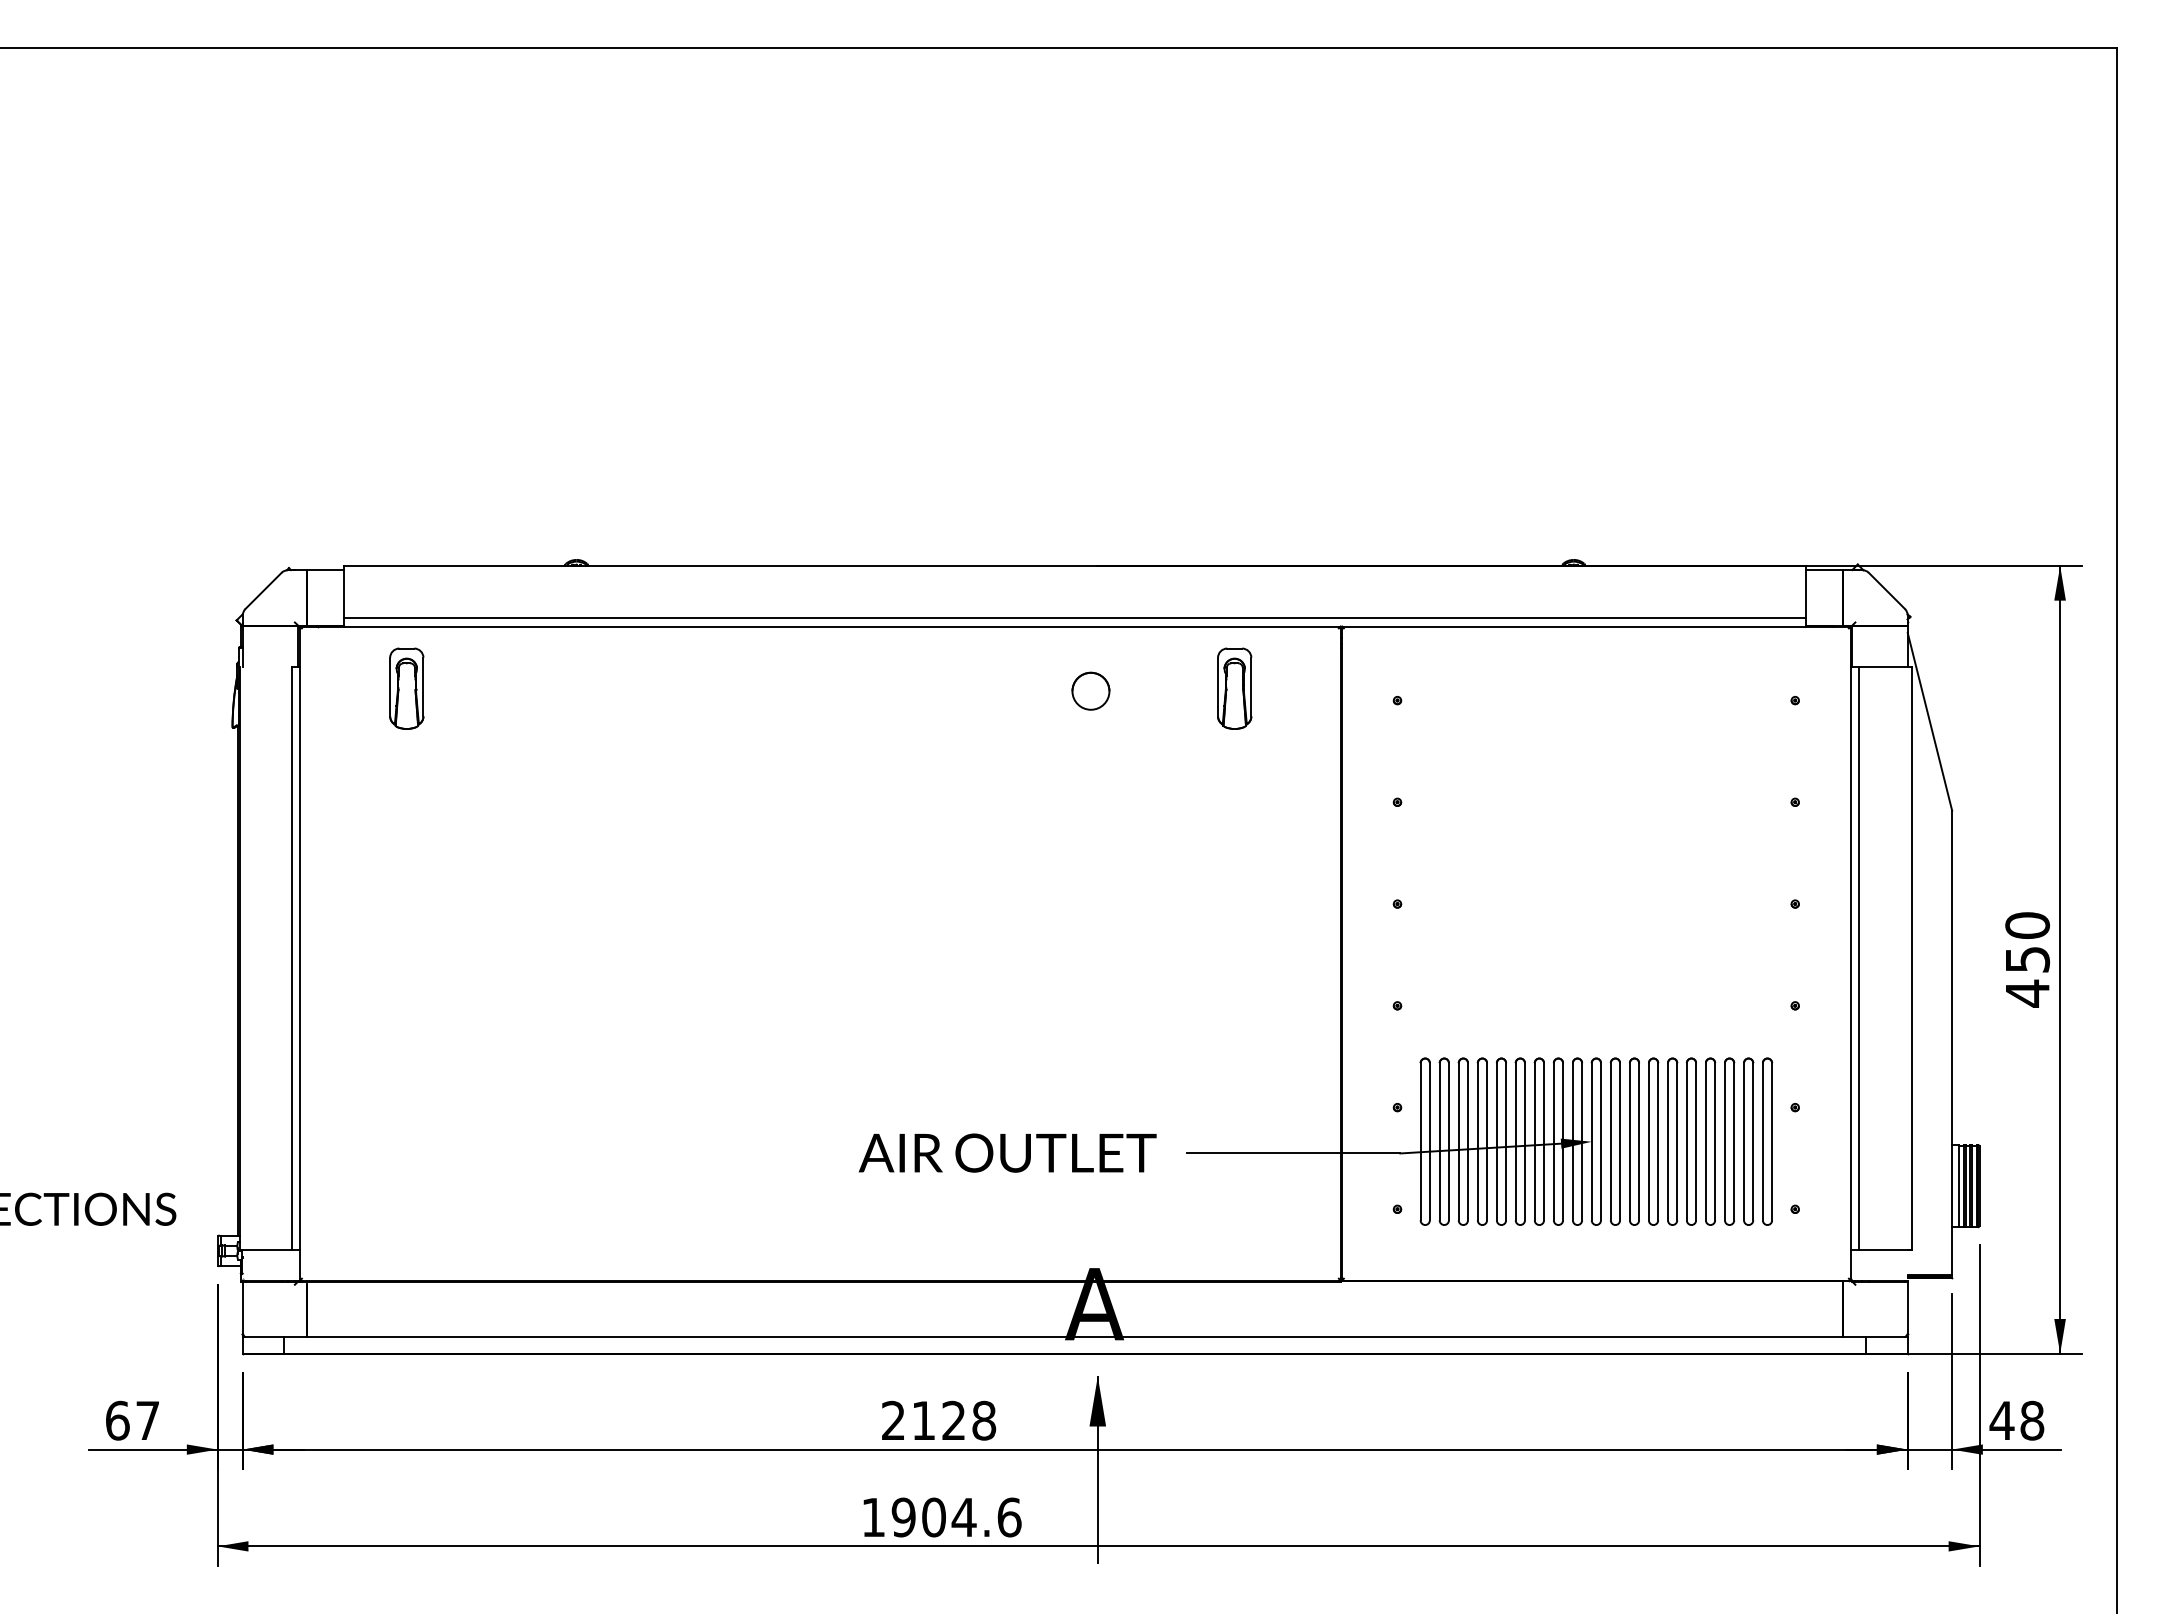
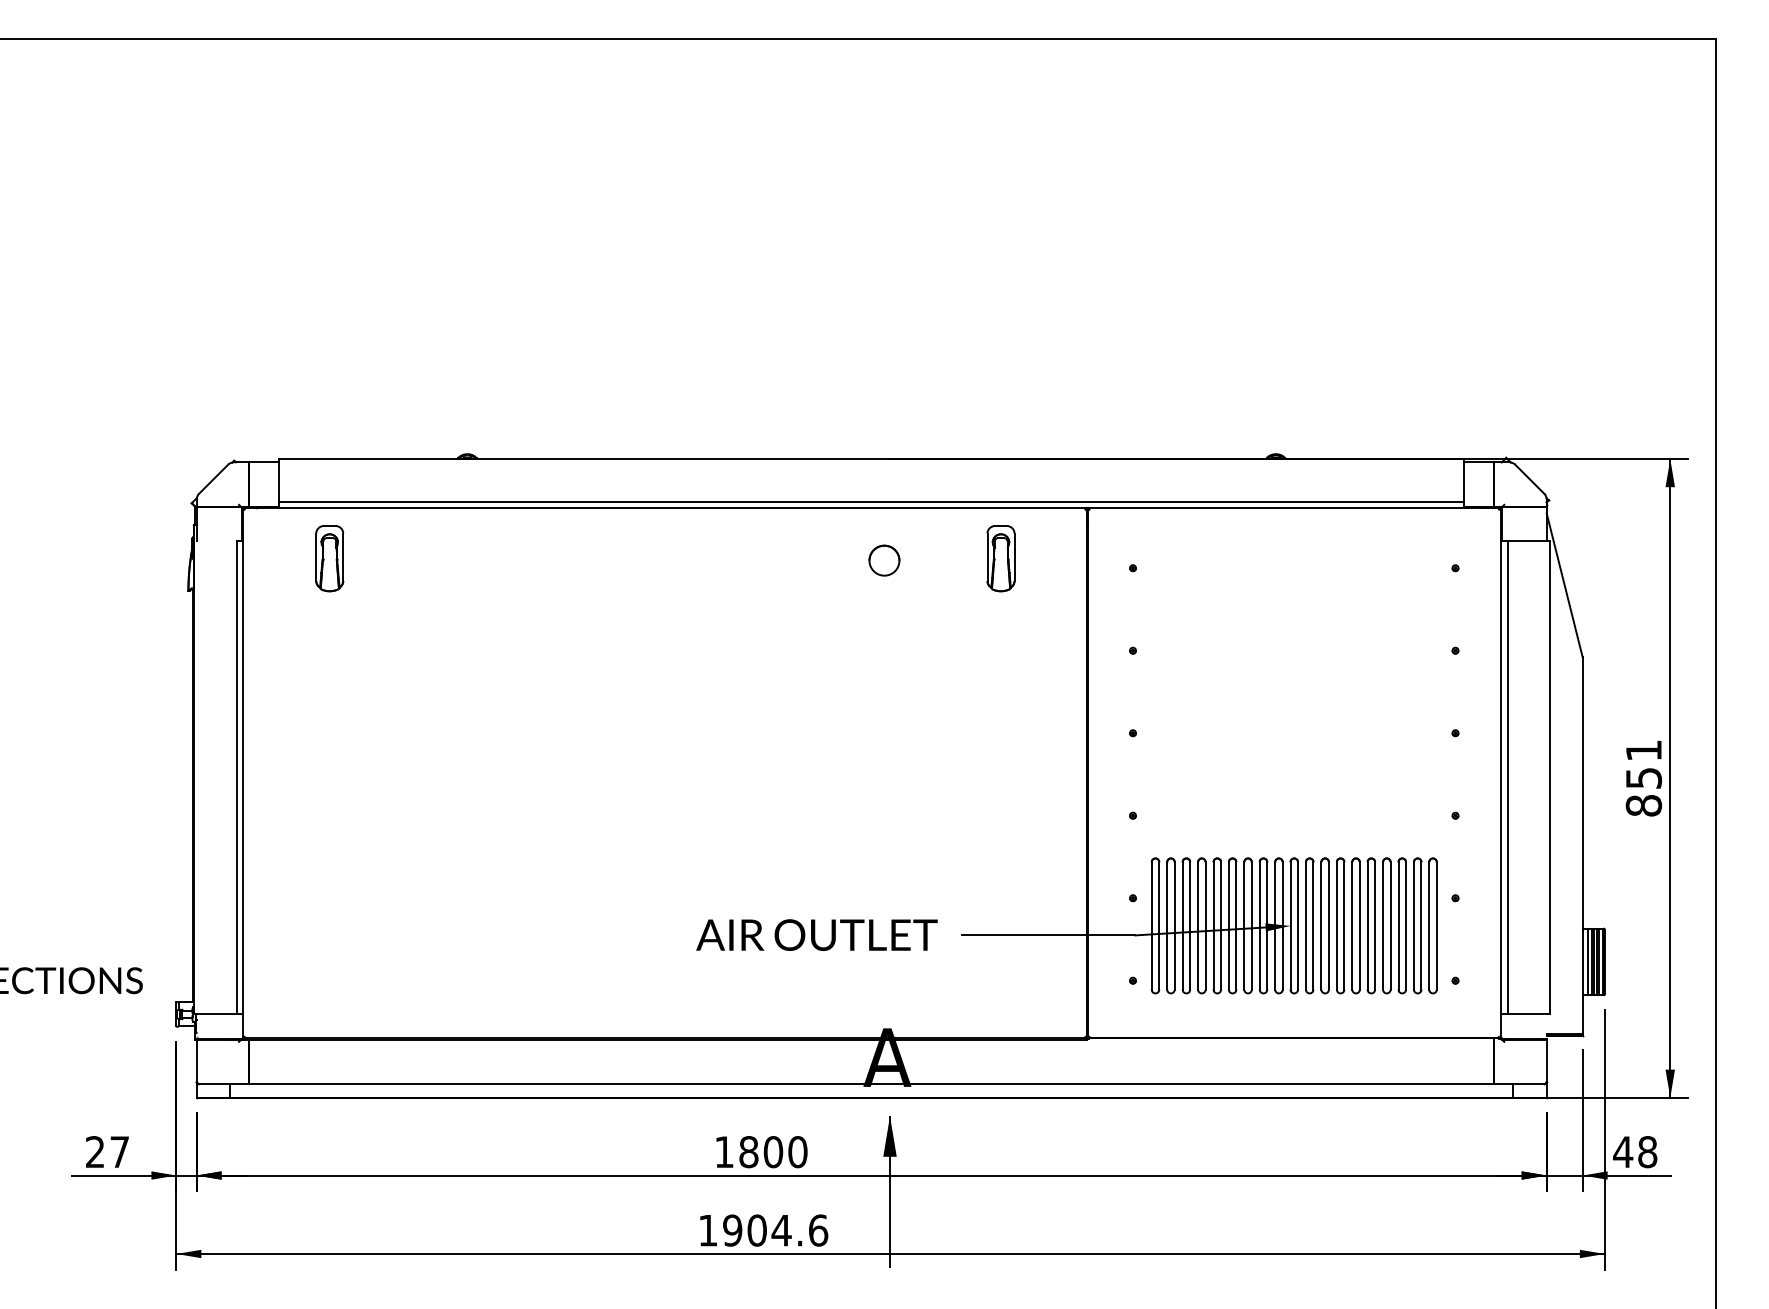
text: (2027, 959) -> (1643, 778), 450 -> 851
text: (117, 1420) -> (95, 1151), 67 -> 27
text: (939, 1420) -> (761, 1151), 2128 -> 1800

